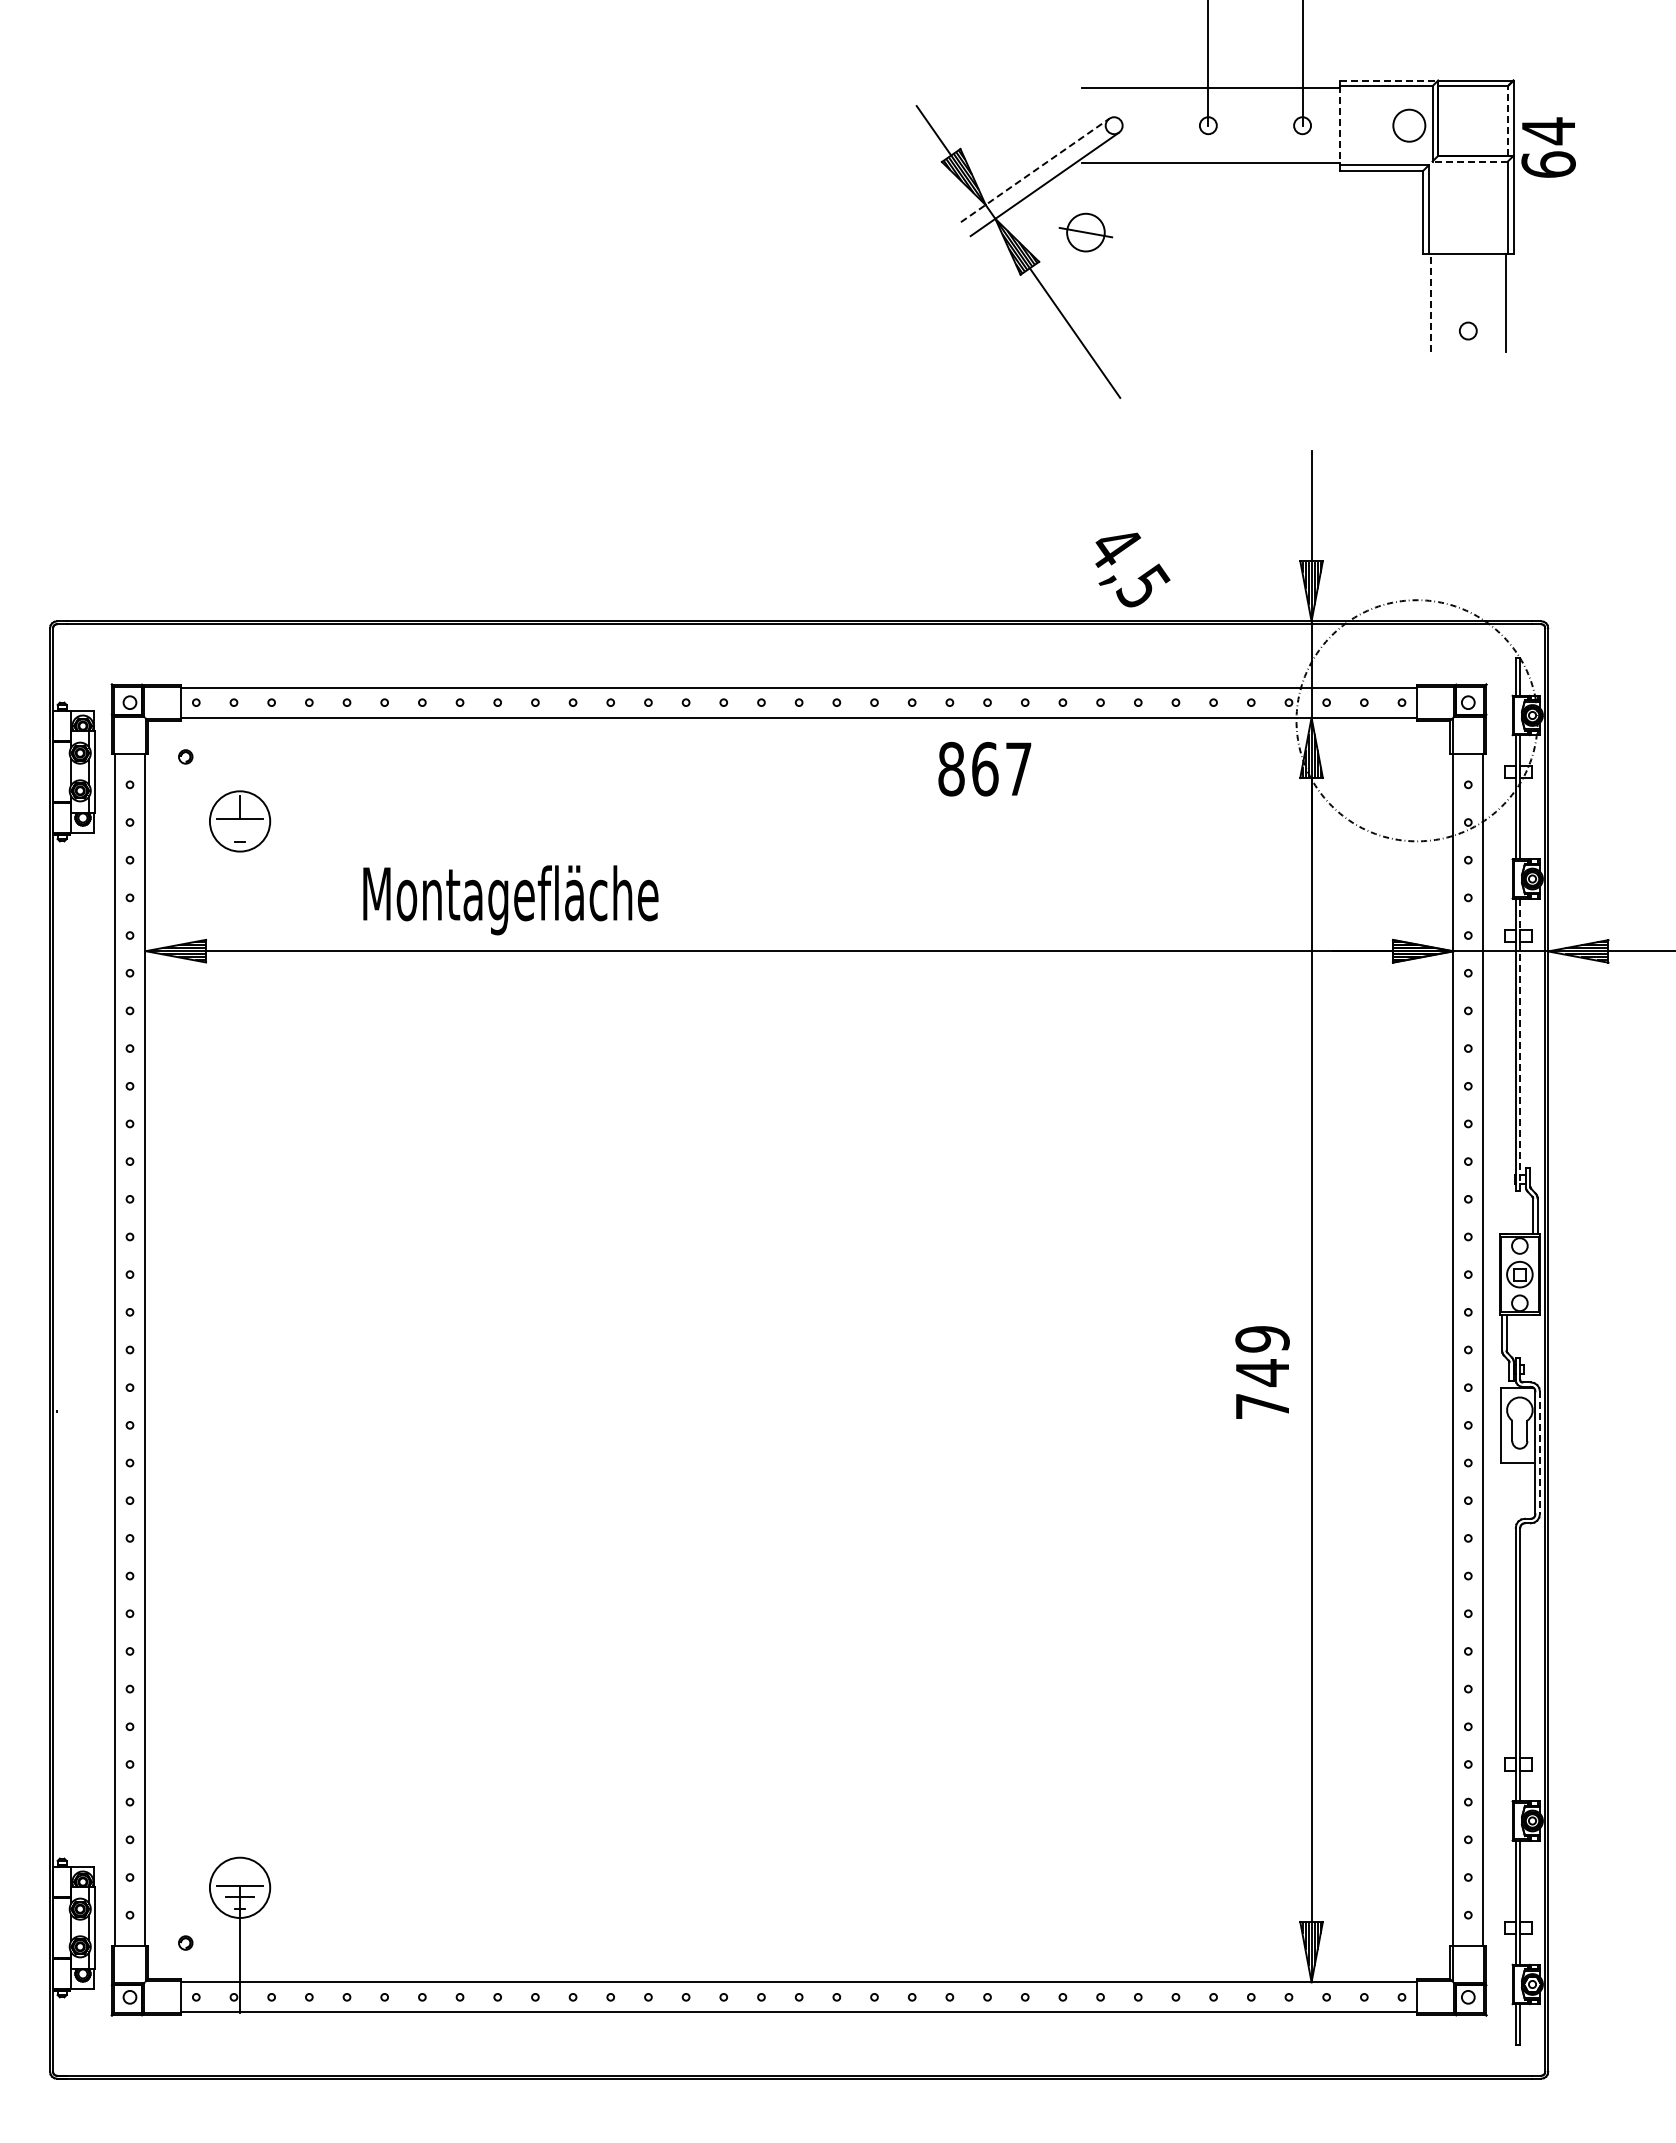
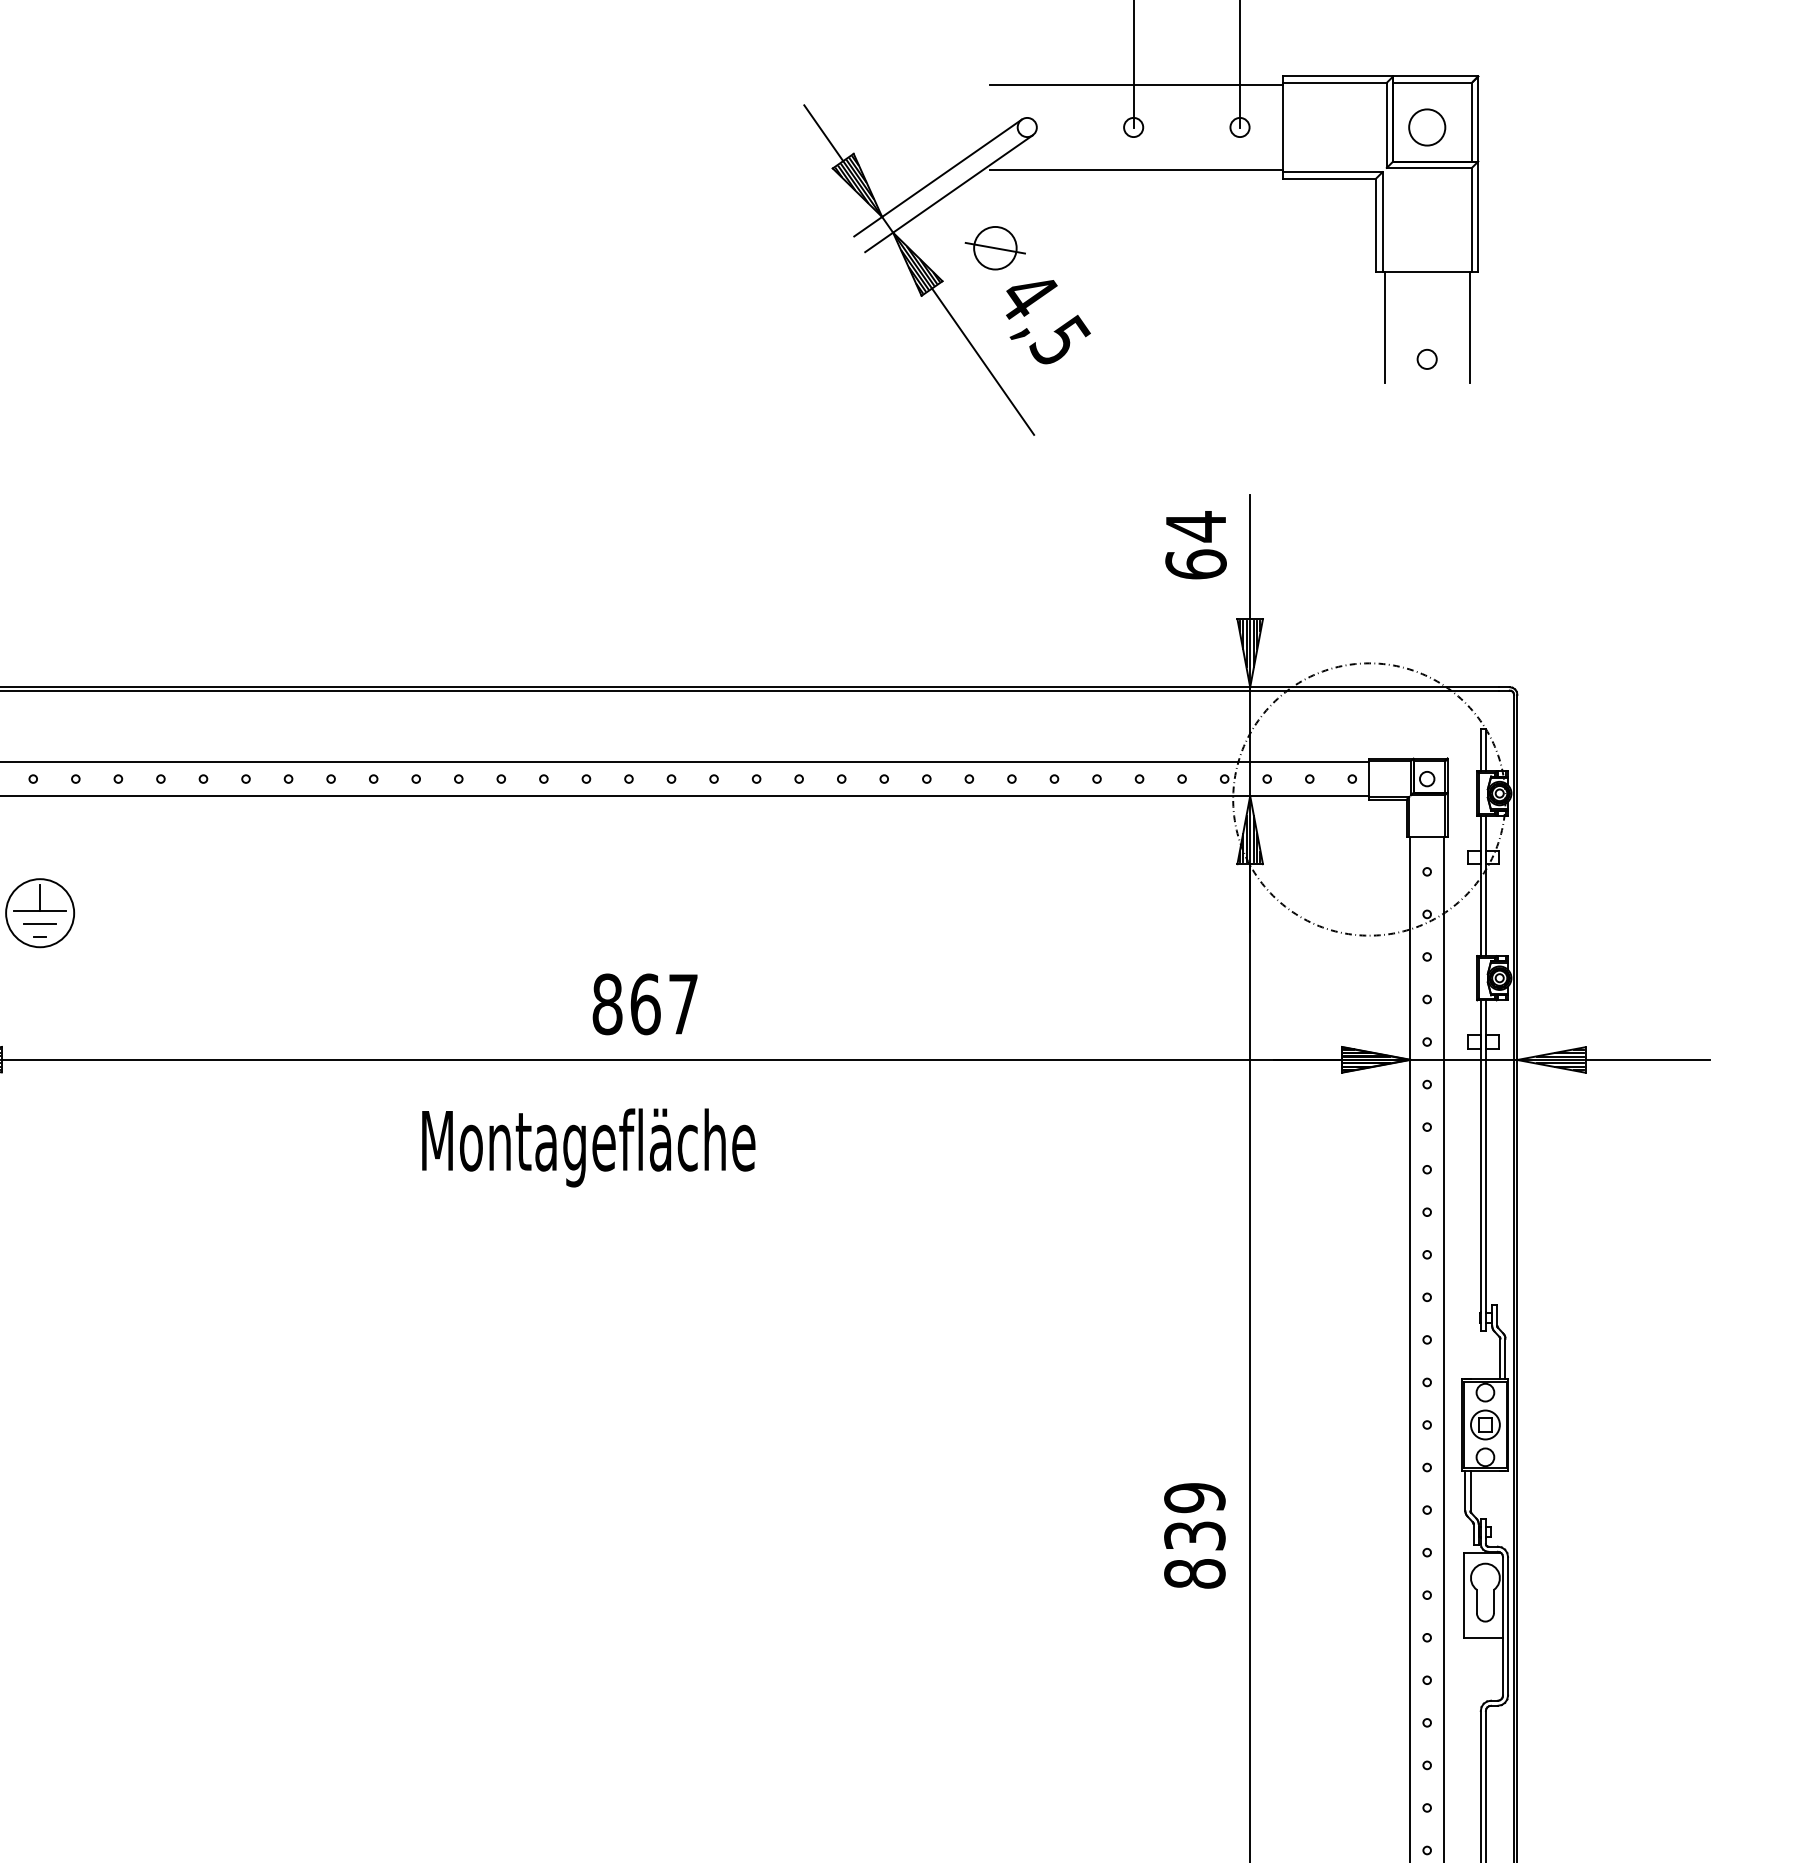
line: (1389, 80) -> (1338, 76), dashed -> solid
line: (1507, 121) -> (1471, 122), dashed -> solid
line: (1340, 125) -> (1282, 127), dashed -> solid
circle: (1409, 125) -> (1427, 127), moved
text: (1548, 147) -> (1195, 545), moved
line: (1470, 161) -> (1429, 167), dashed -> solid
line: (1035, 170) -> (938, 178), dashed -> solid
line: (1430, 302) -> (1384, 327), dashed -> solid
text: (1132, 569) -> (1047, 321), moved
text: (984, 769) -> (644, 1004), moved
line: (239, 830) -> (39, 923), added
text: (510, 900) -> (588, 1148), moved
line: (1520, 1045) -> (1486, 1166), dashed -> solid
text: (1262, 1389) -> (1194, 1554), 749 -> 839
line: (1539, 1453) -> (1507, 1626), dashed -> solid

